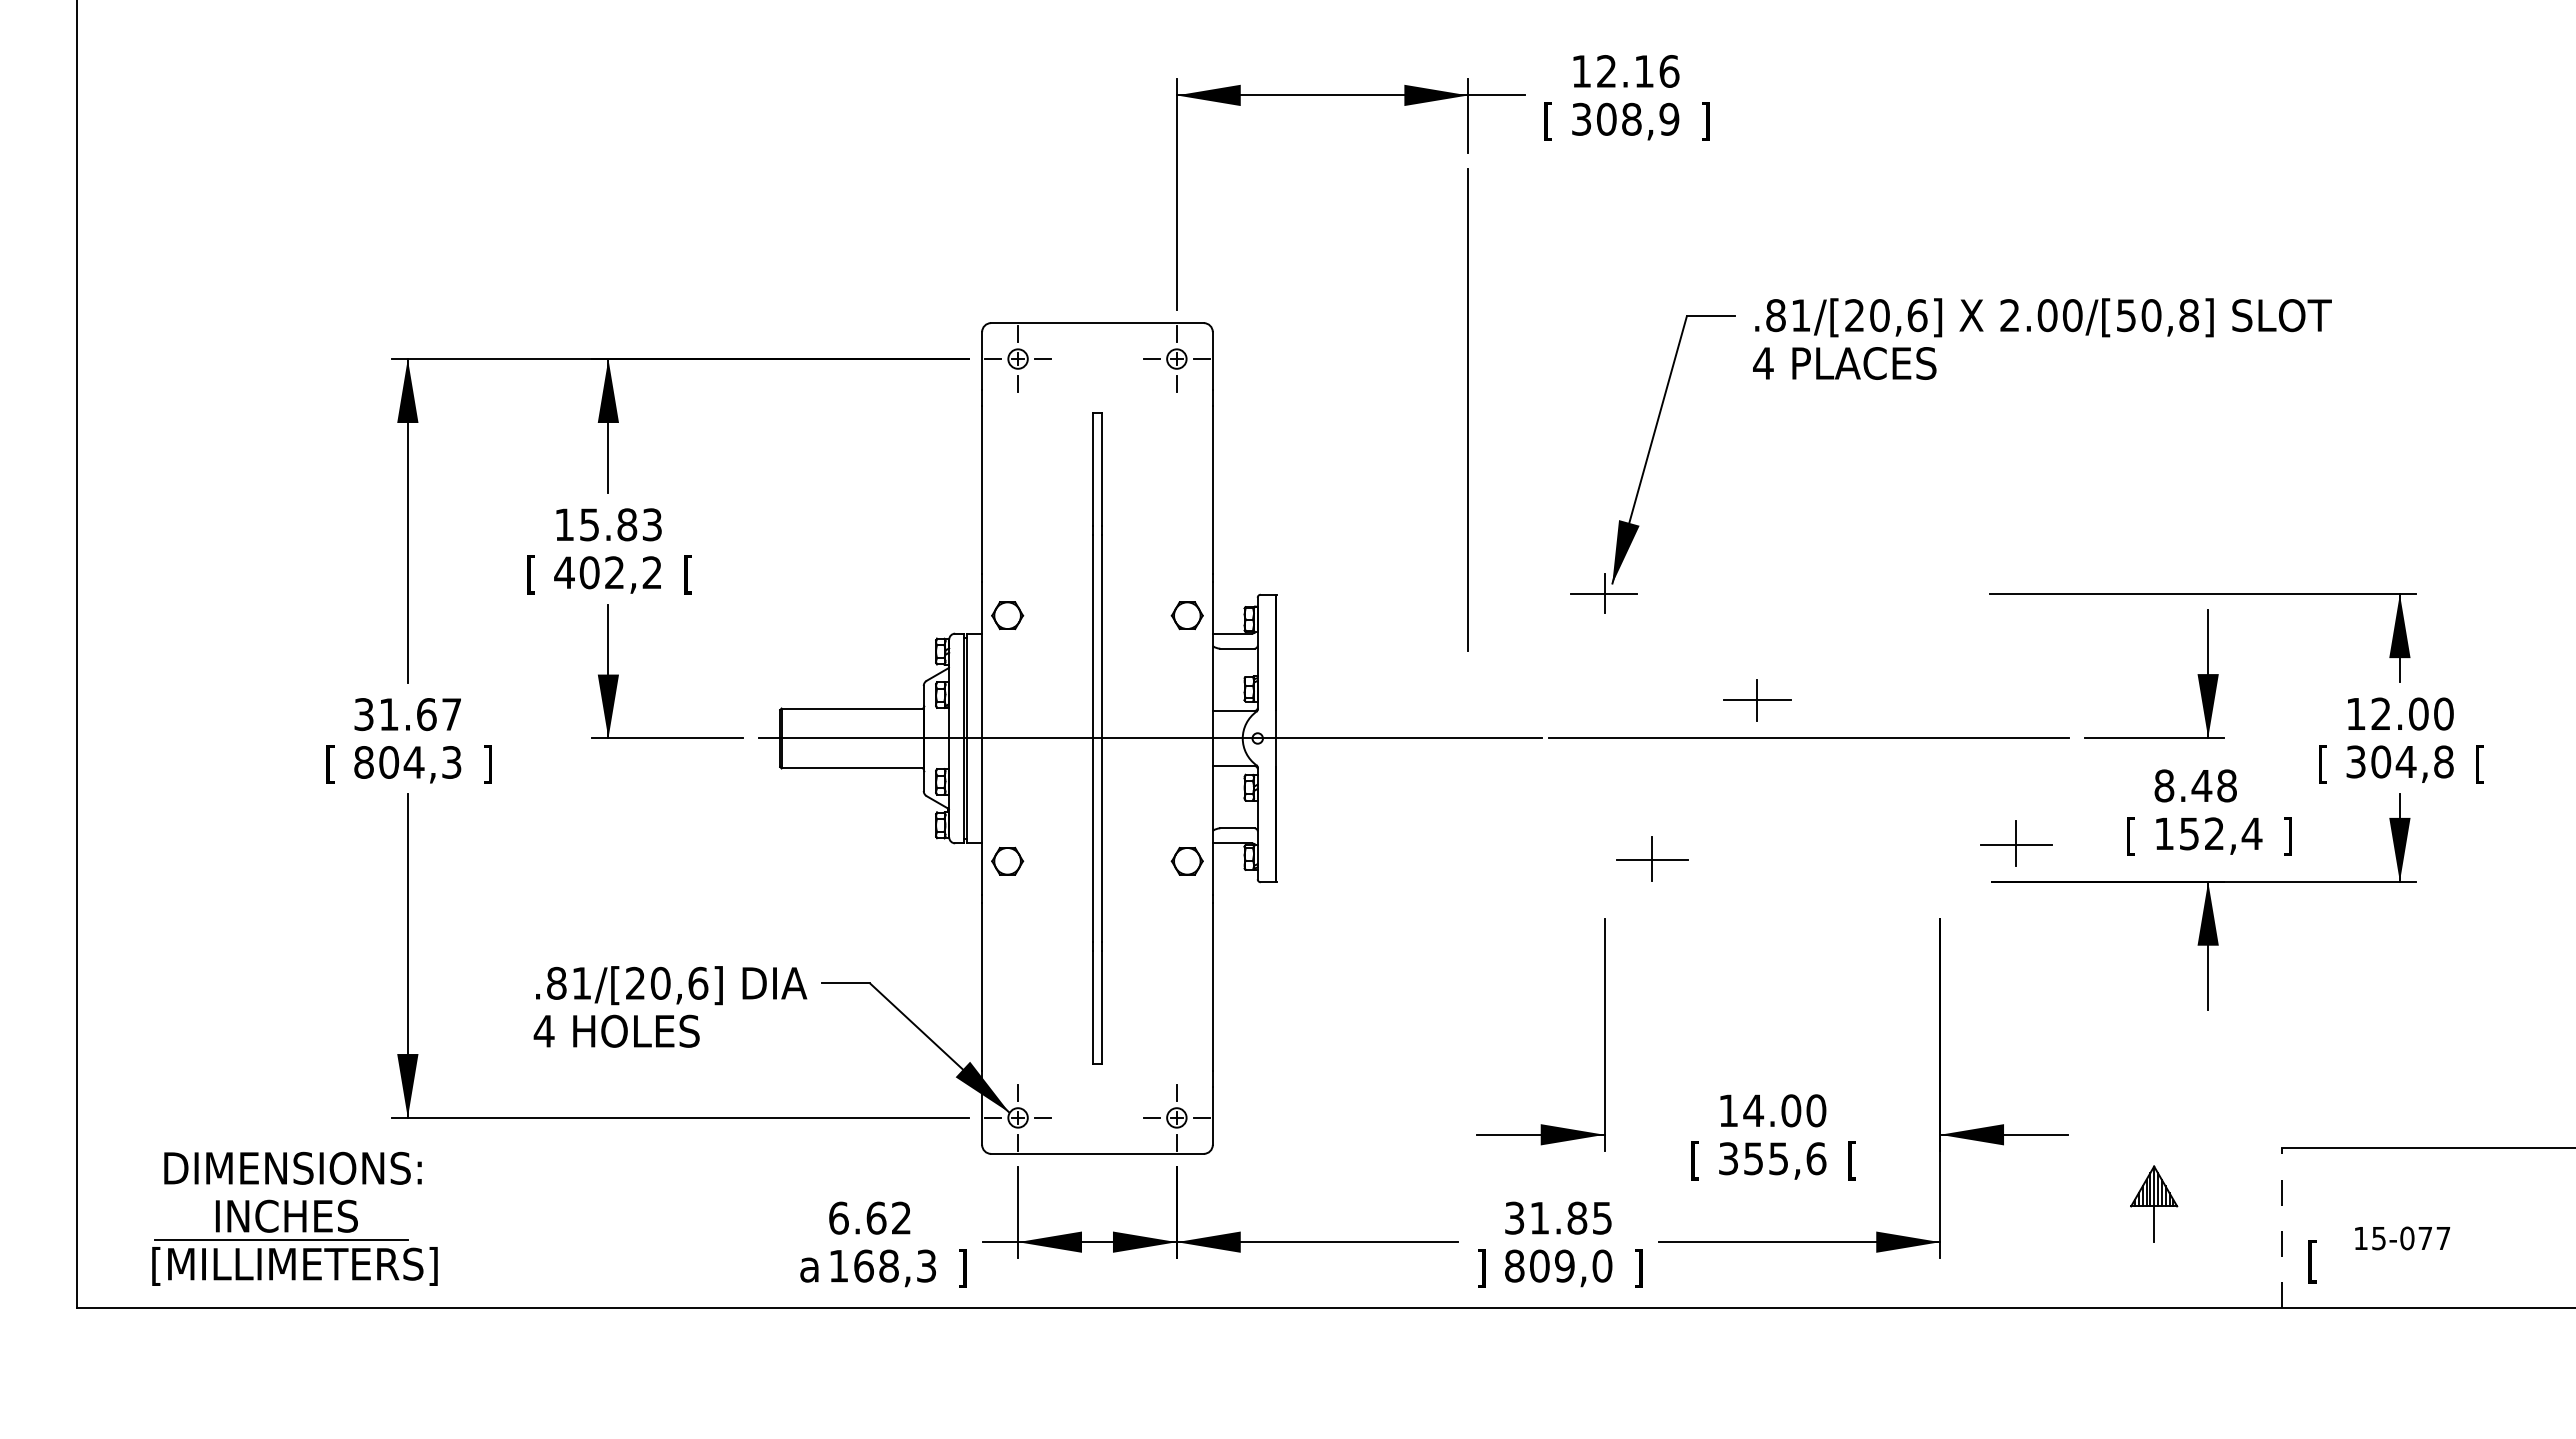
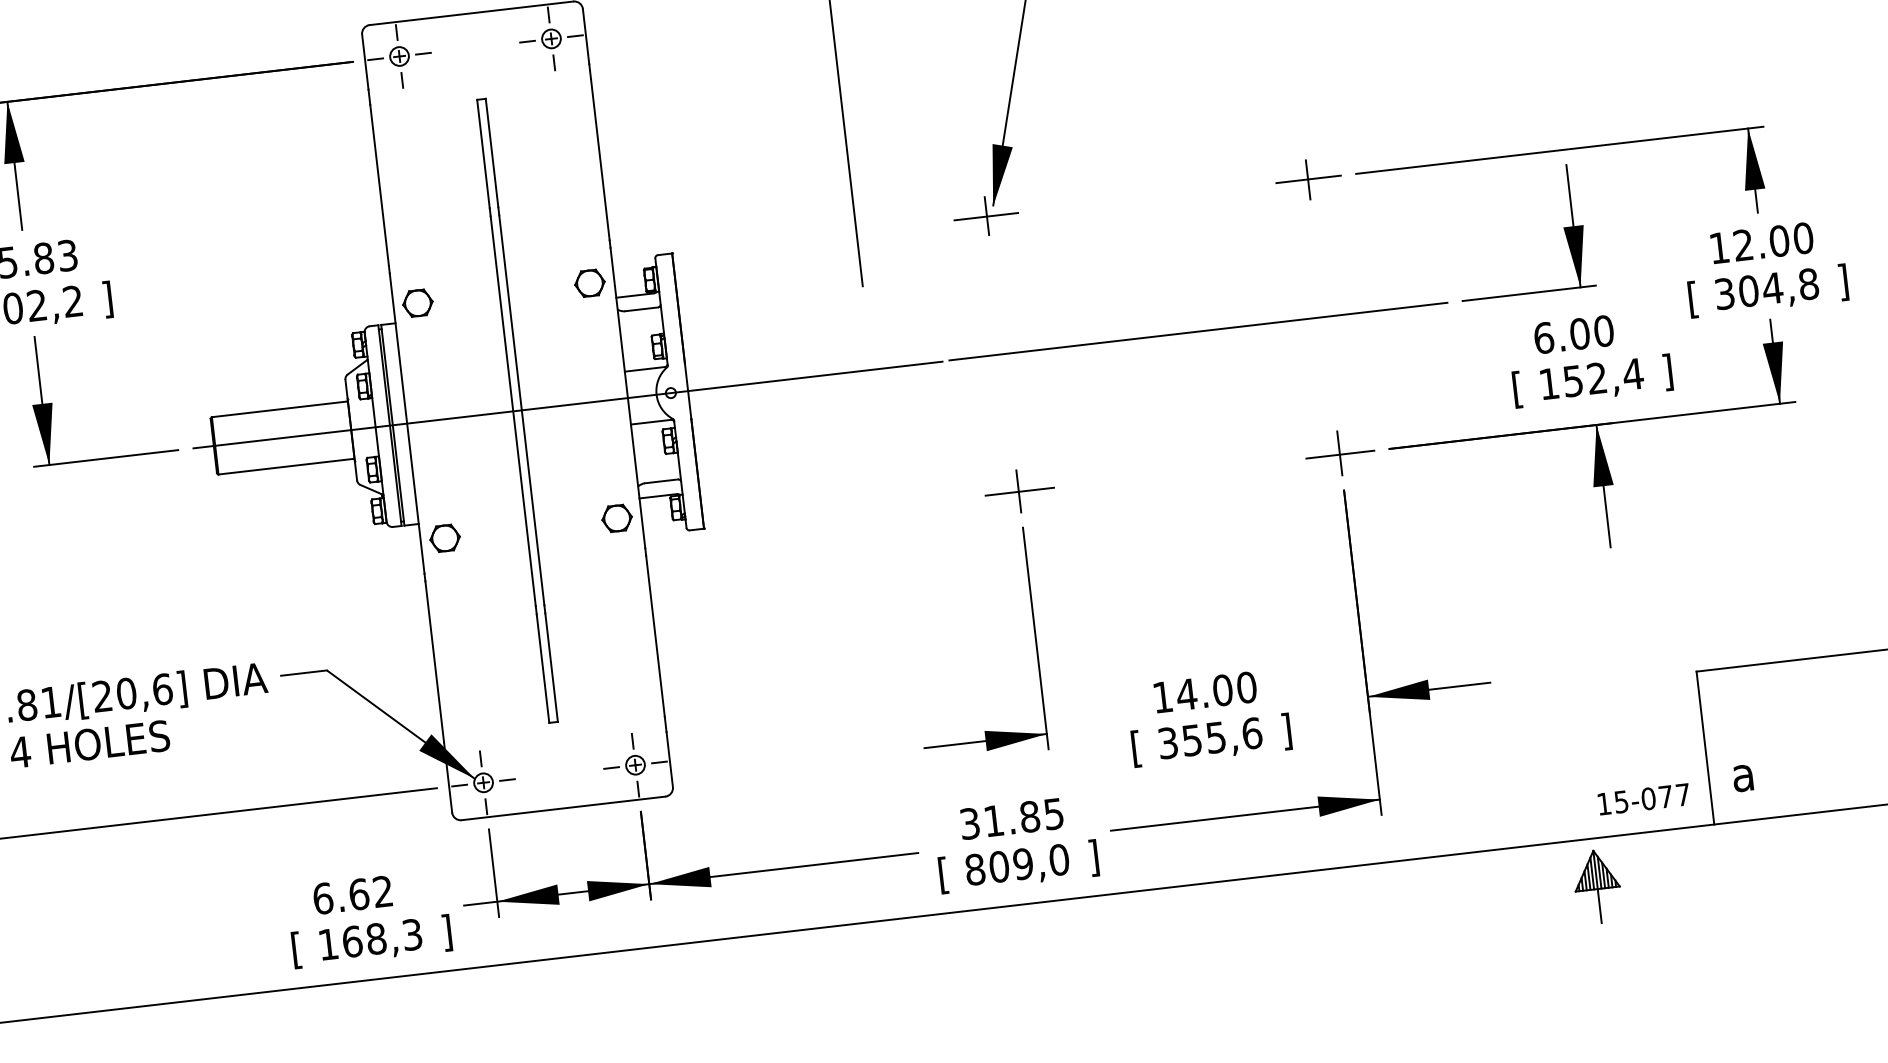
text: (688, 574) -> (107, 299), [ -> ]
part: (1757, 700) -> (1308, 179), moved
text: (2479, 764) -> (1843, 282), [ -> ]
text: (2195, 785) -> (1573, 334), 8.48 -> 6.00
part: (2016, 843) -> (1340, 453), moved
part: (1652, 858) -> (1019, 490), moved
text: (1852, 1160) -> (1286, 731), [ -> ]
part: (2154, 1203) -> (1597, 886), moved
line: (2281, 1227) -> (1704, 747), dashed -> solid
text: (2402, 1238) -> (1643, 799), moved
text: (2317, 1261) -> (1743, 776), [ -> a
text: (809, 1268) -> (300, 950), a -> [
text: (1481, 1268) -> (943, 875), ] -> [

